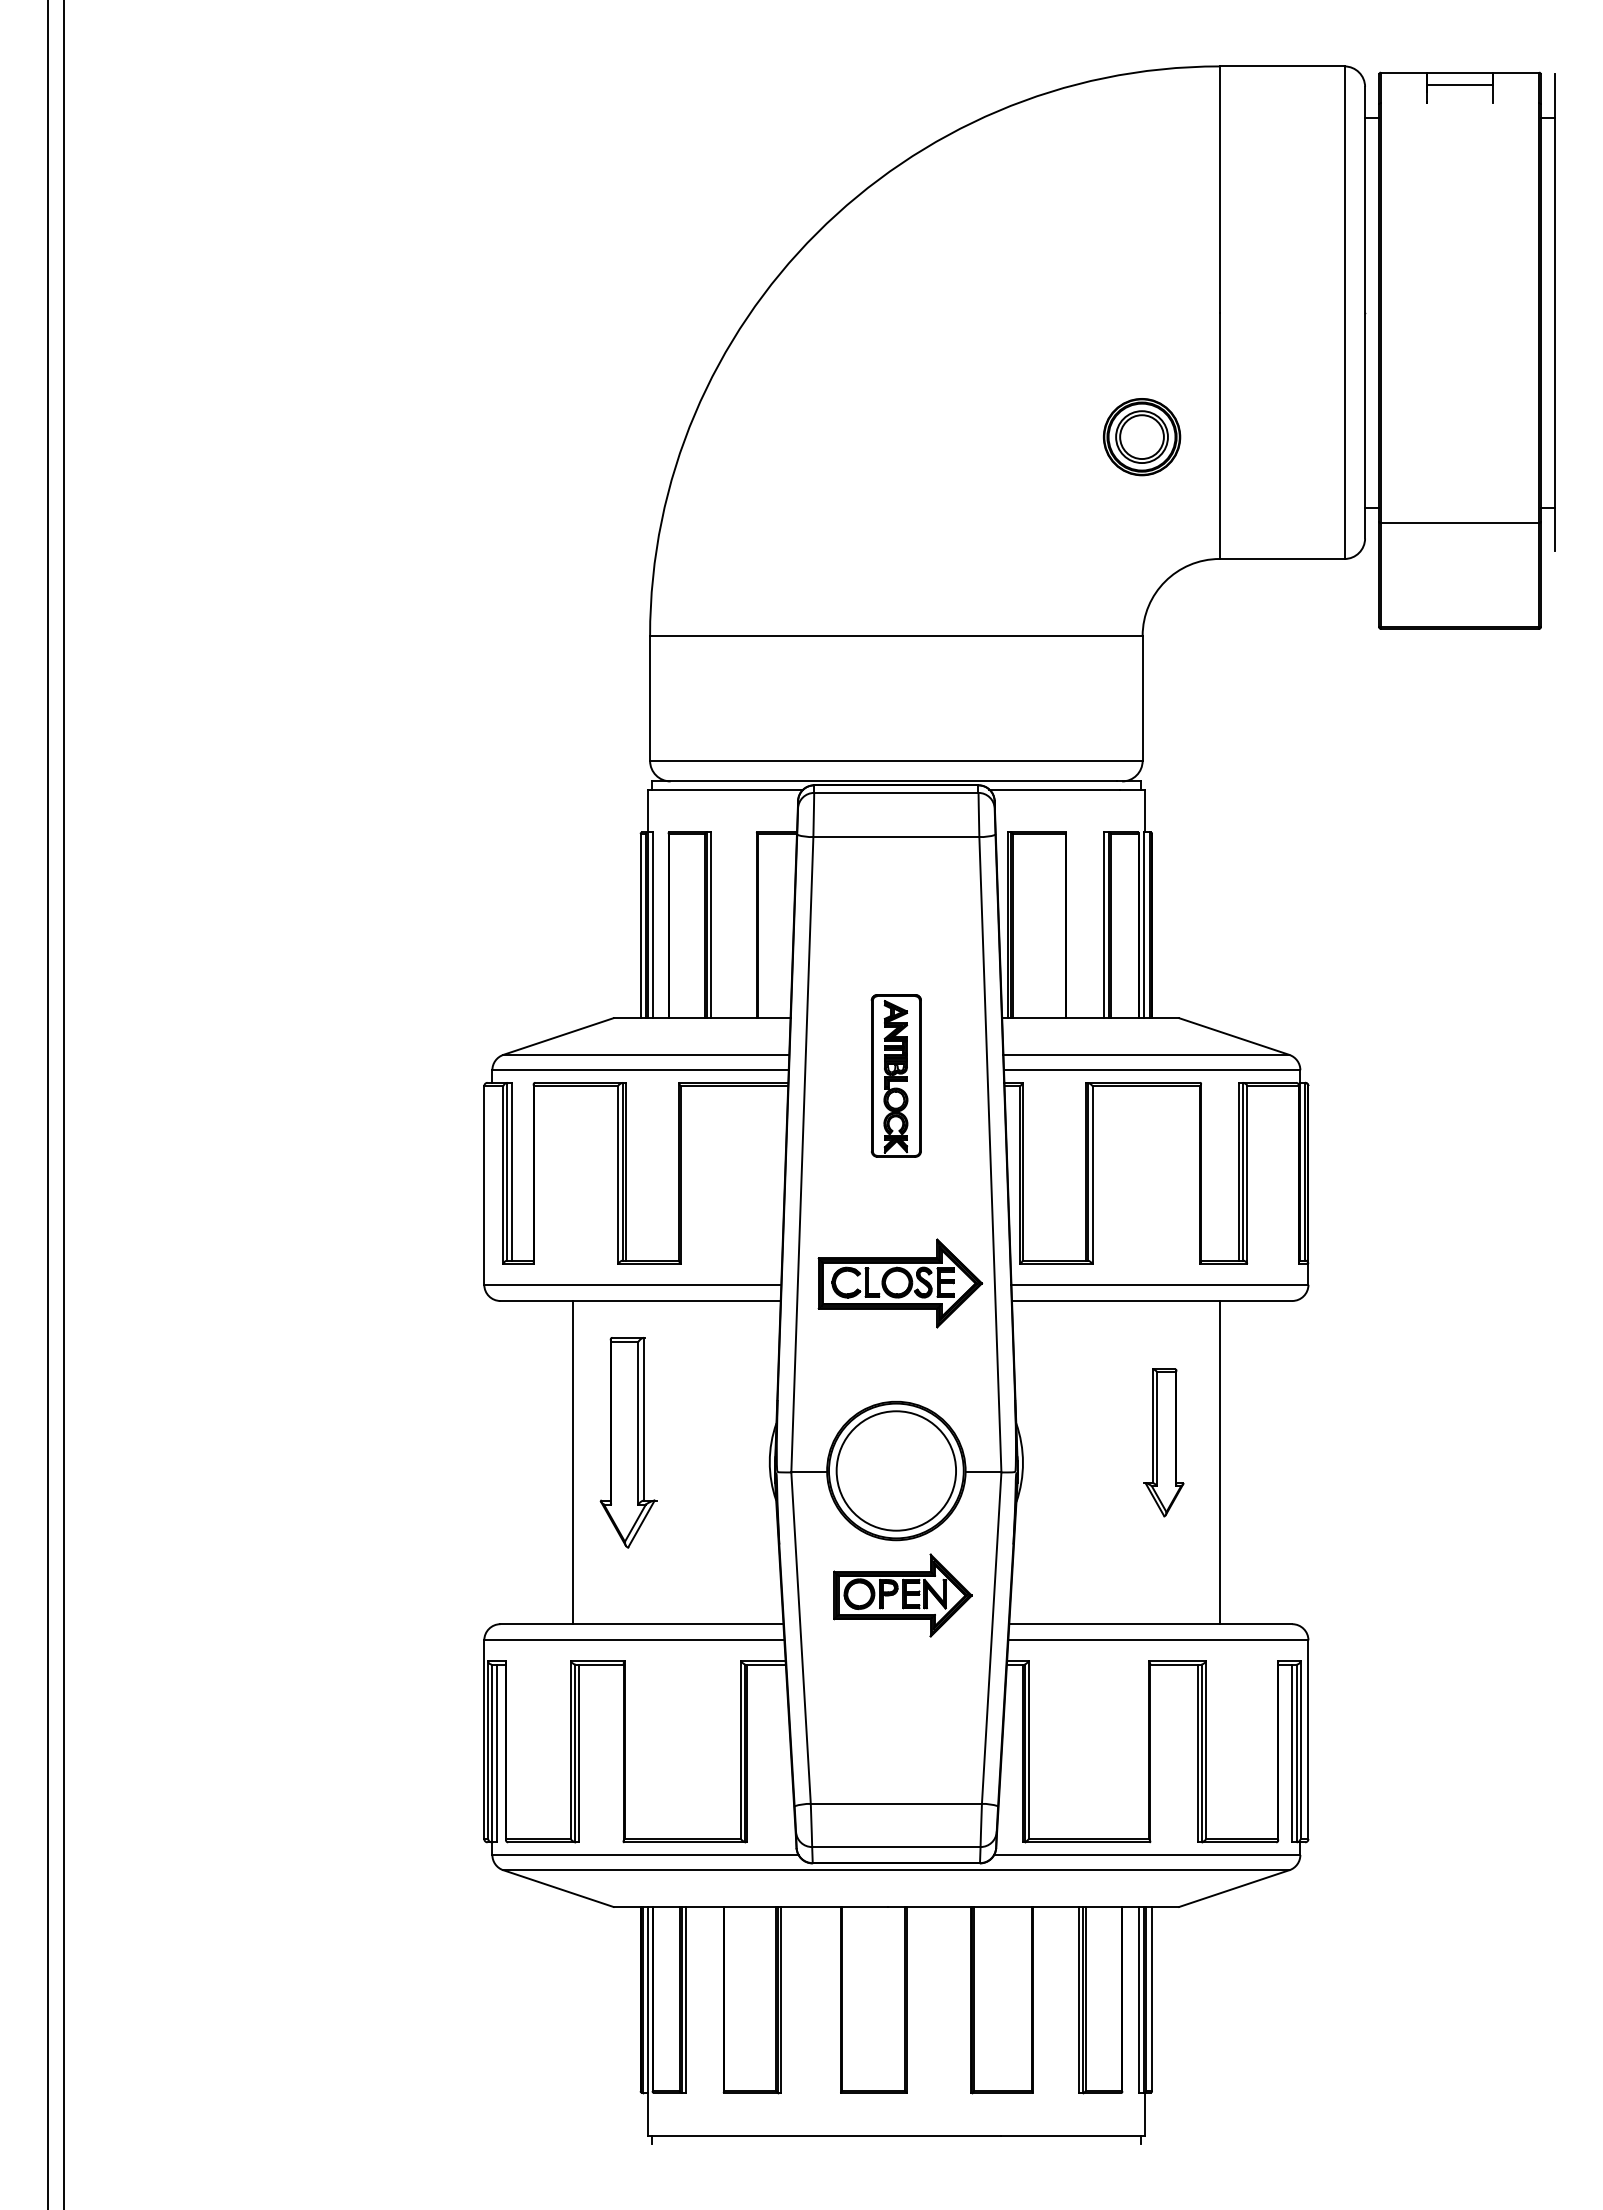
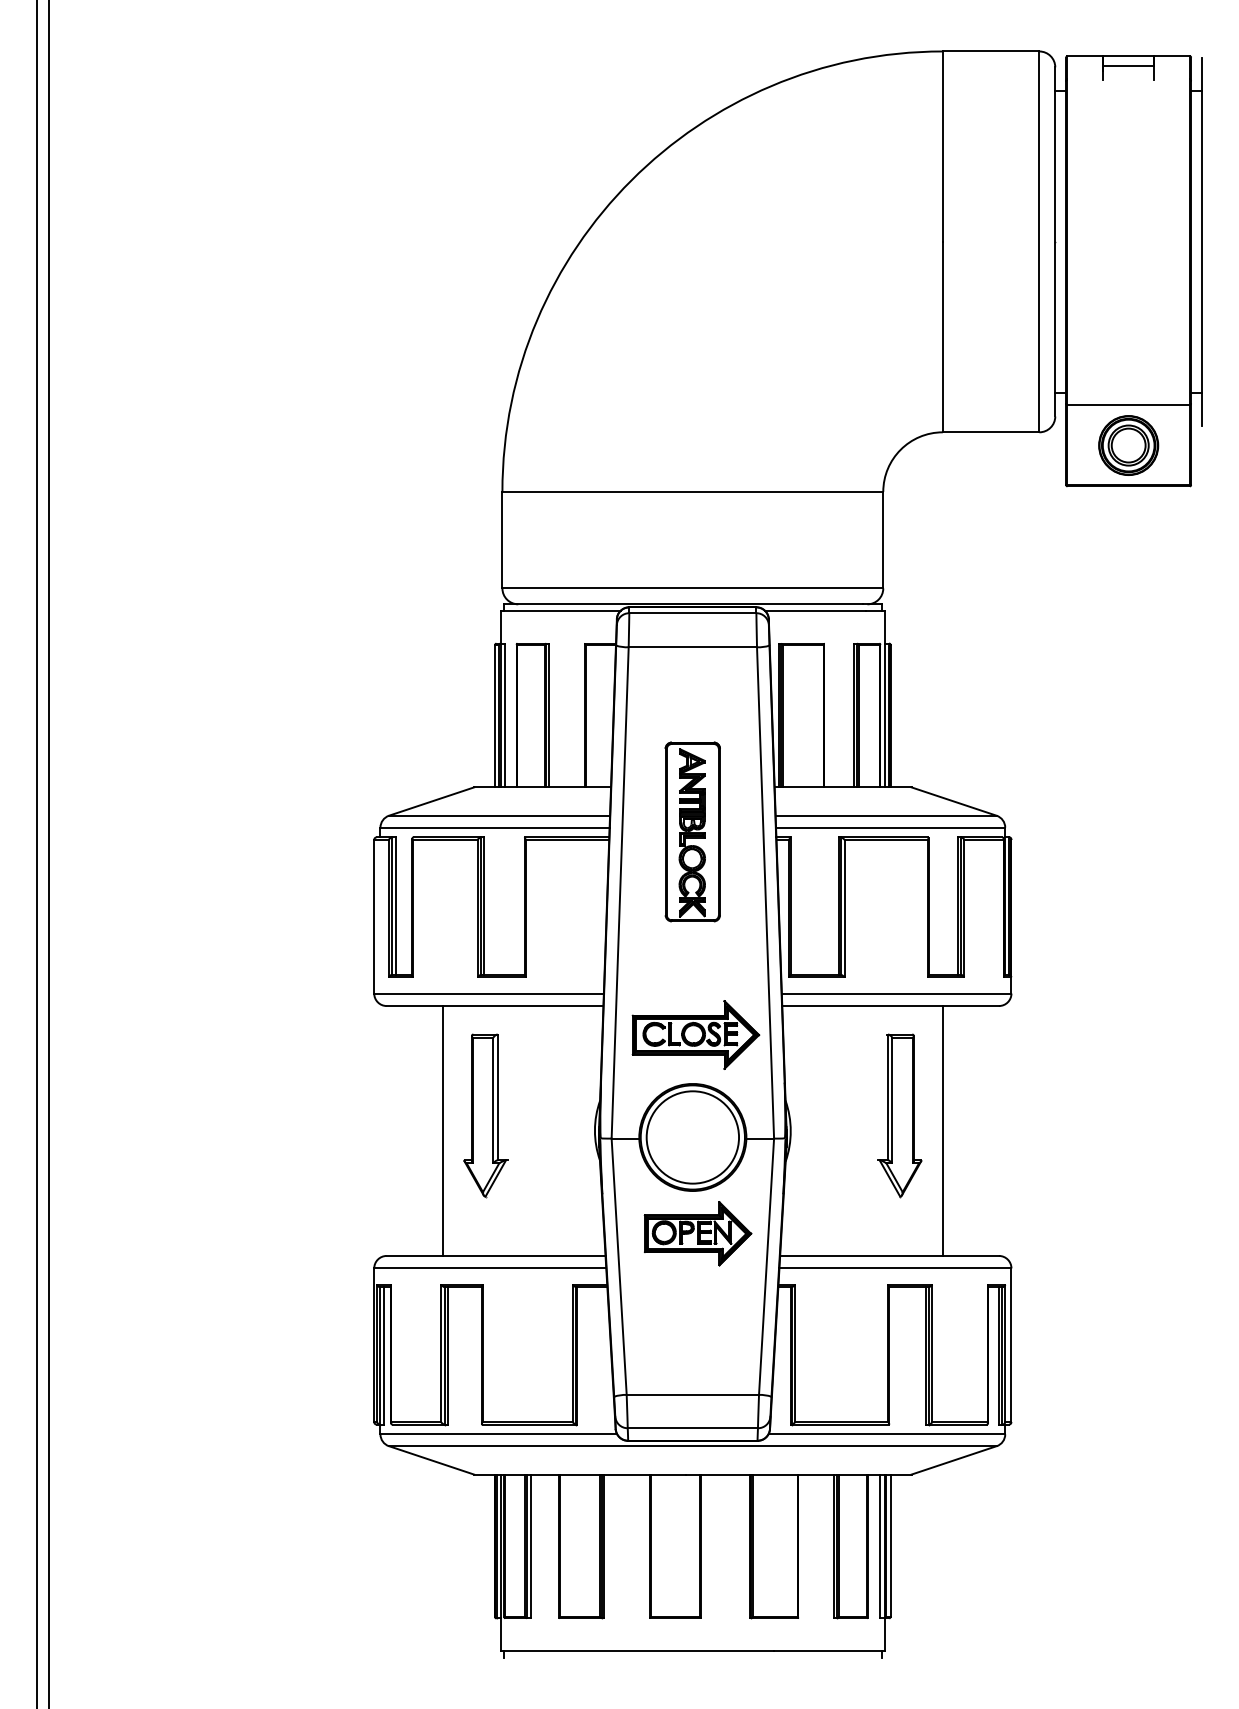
part: (1142, 437) -> (1129, 445), moved
part: (896, 1075) -> (692, 831), size x1.43
part: (900, 1283) -> (696, 1035), moved
part: (1163, 1442) -> (899, 1115), size x1.43

